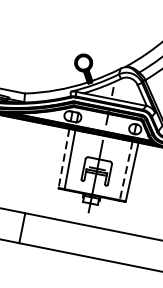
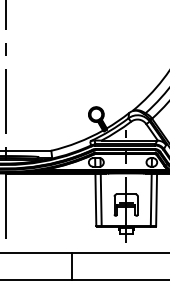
line: (63, 159) -> (95, 200), dashed -> solid
line: (126, 171) -> (151, 200), dashed -> solid

